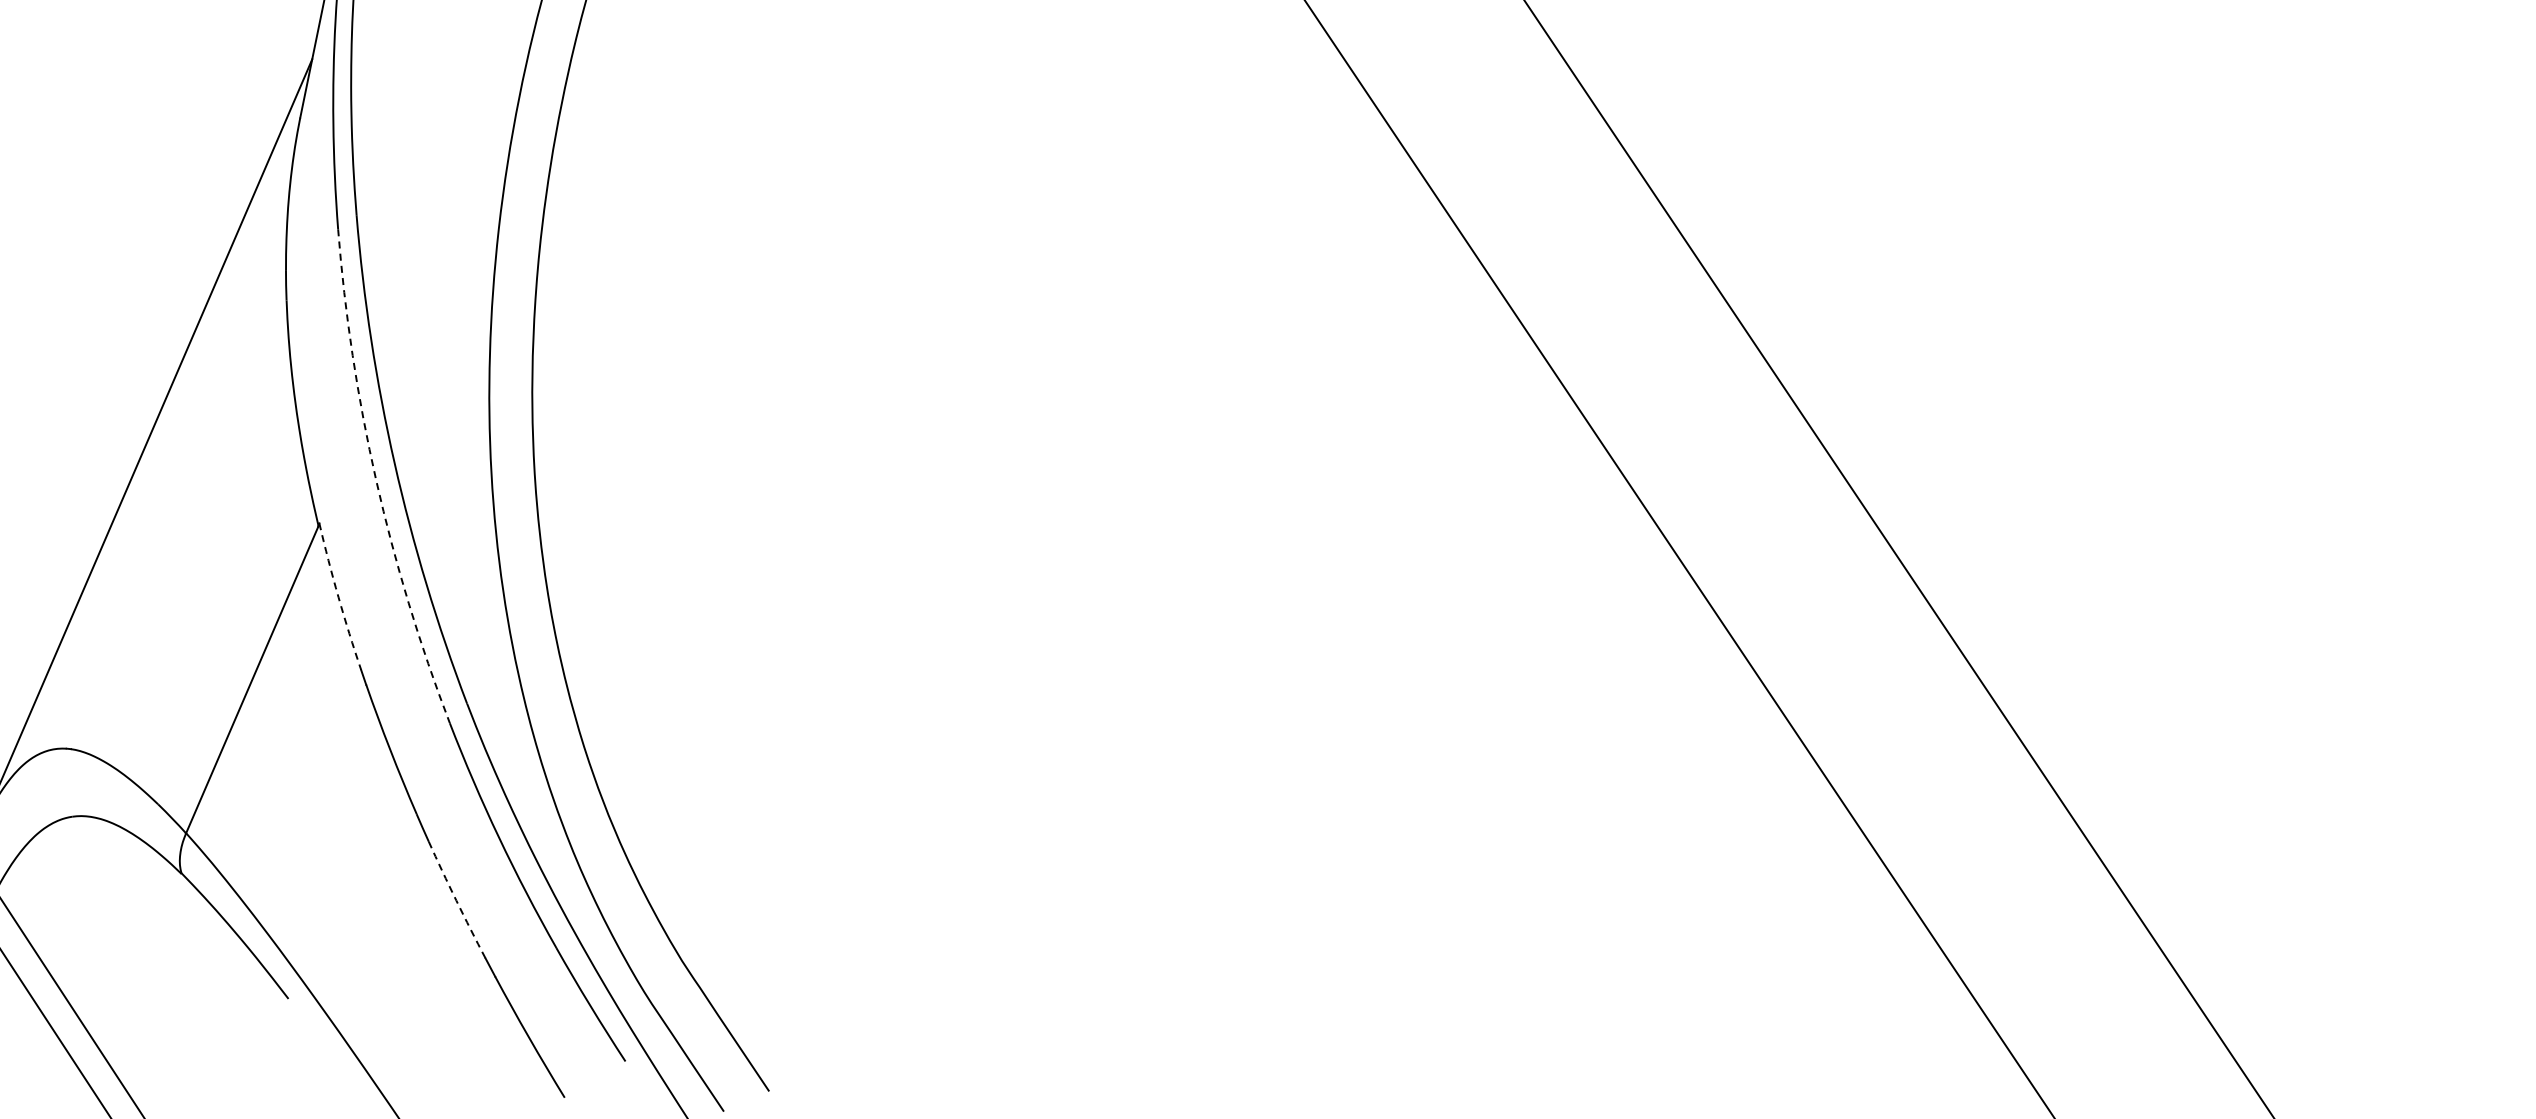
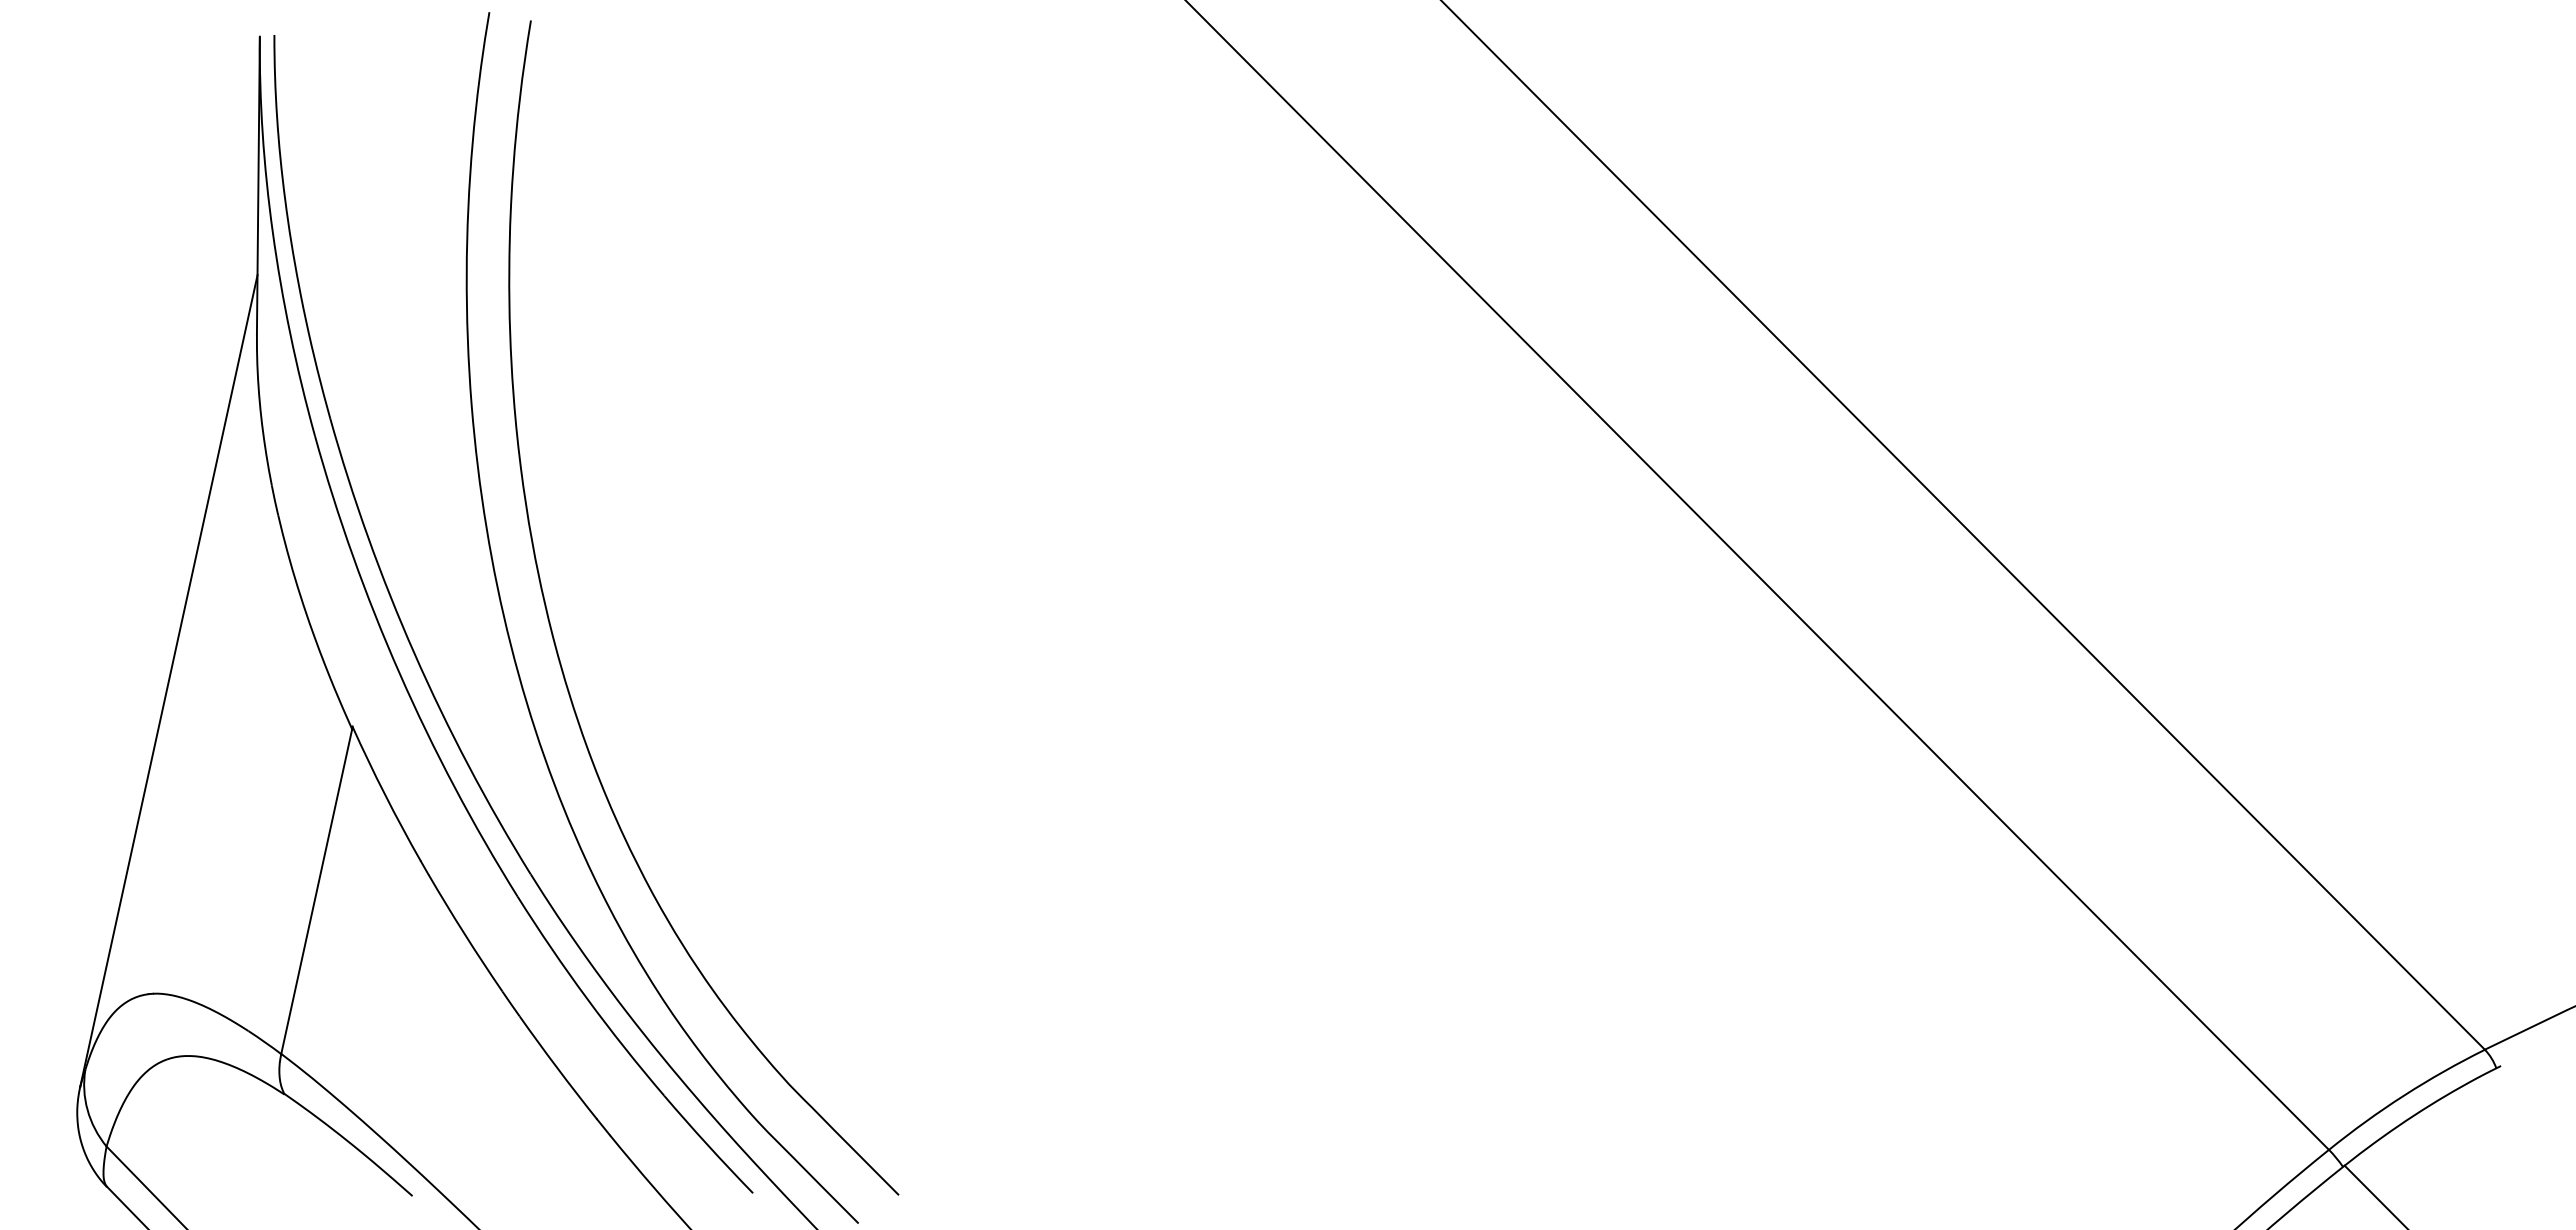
arc: (376, 480) -> (399, 673), dashed -> solid
arc: (338, 596) -> (385, 794), dashed -> solid
arc: (456, 900) -> (557, 1068), dashed -> solid

